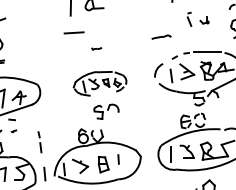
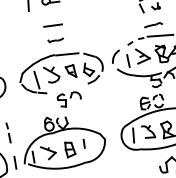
line: (73, 32) -> (52, 25), moved
part: (161, 36) -> (153, 24), moved
part: (96, 48) -> (55, 40), size x1.67
part: (99, 83) -> (60, 73), size x1.67

